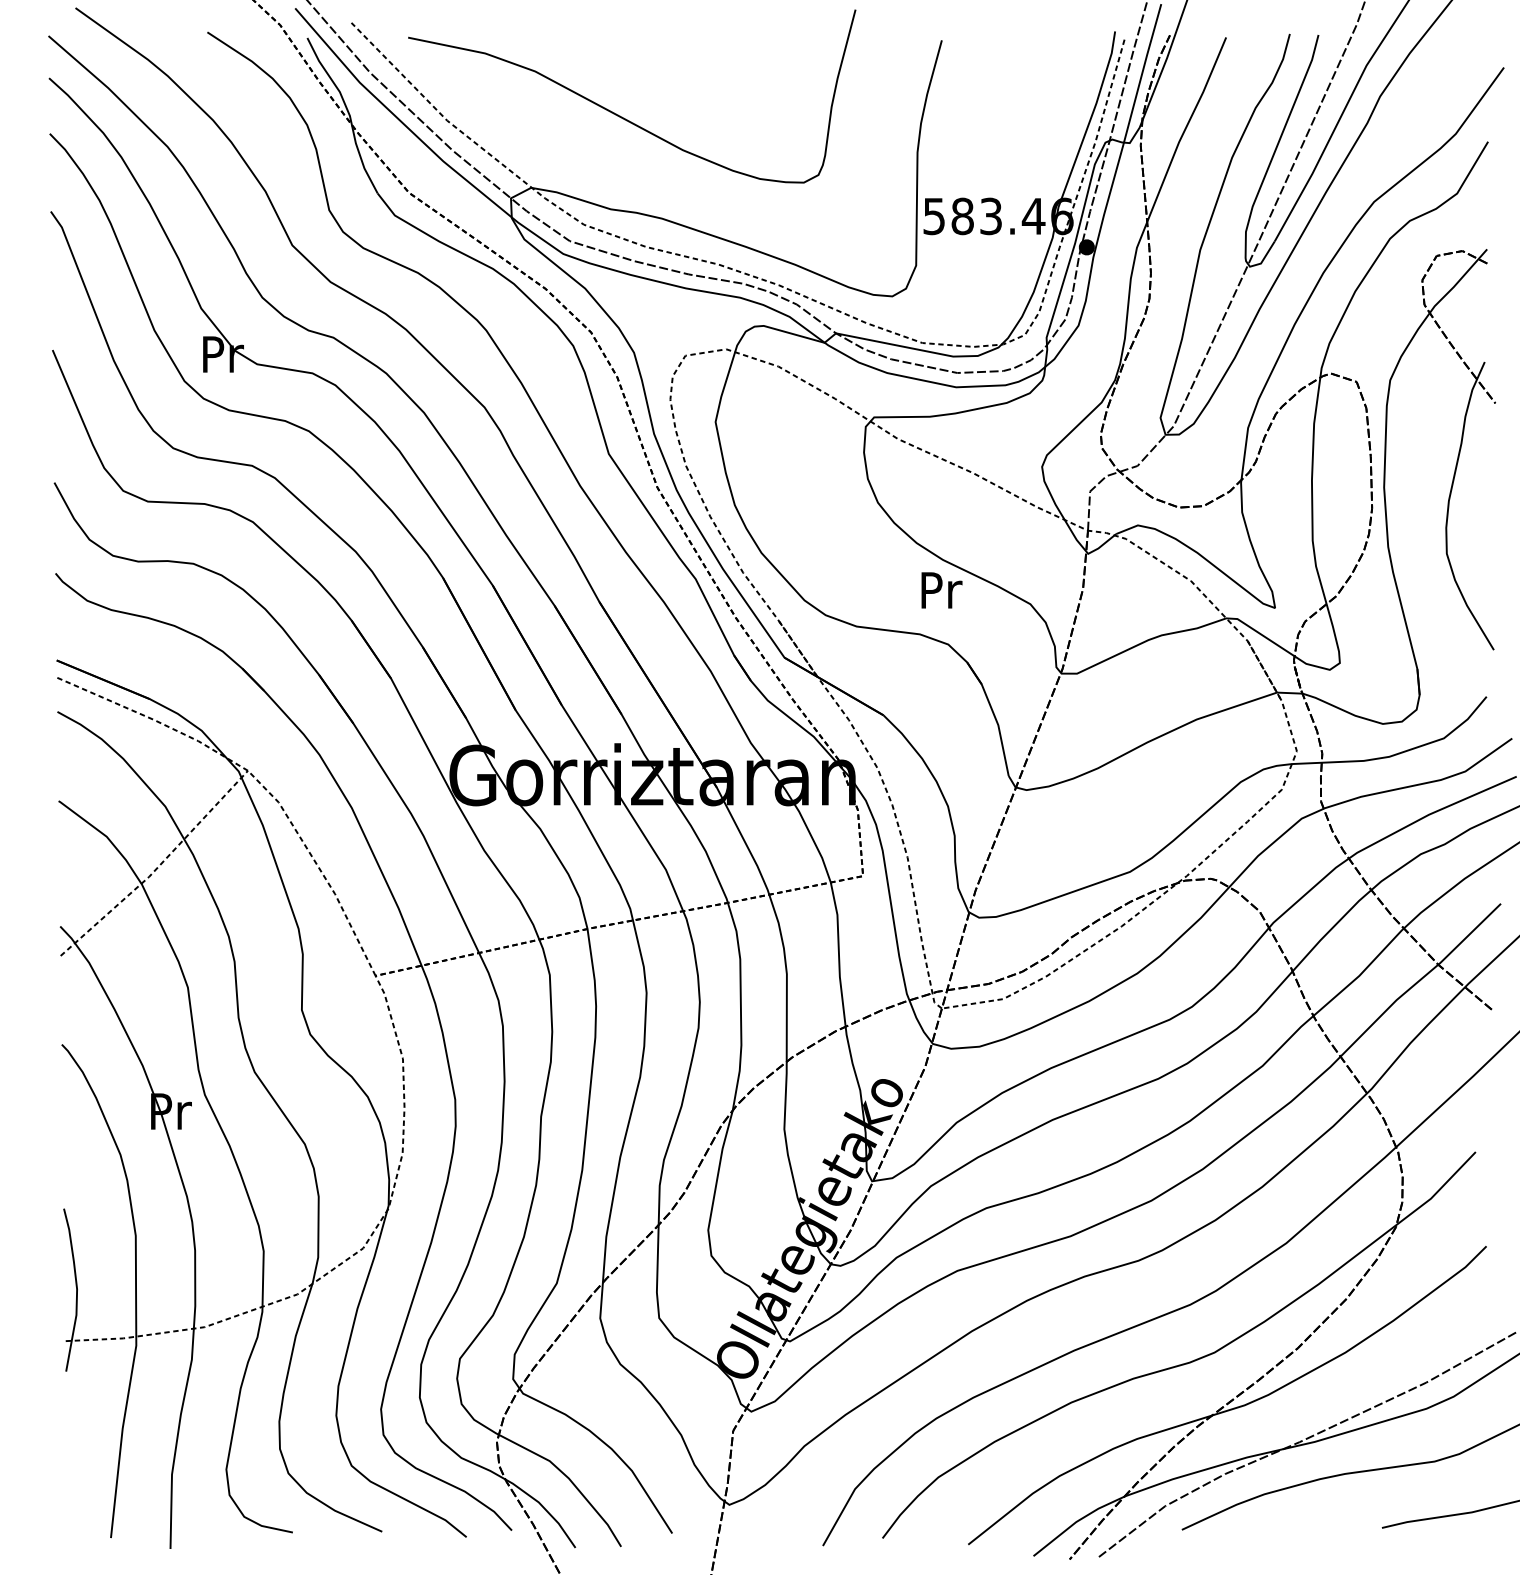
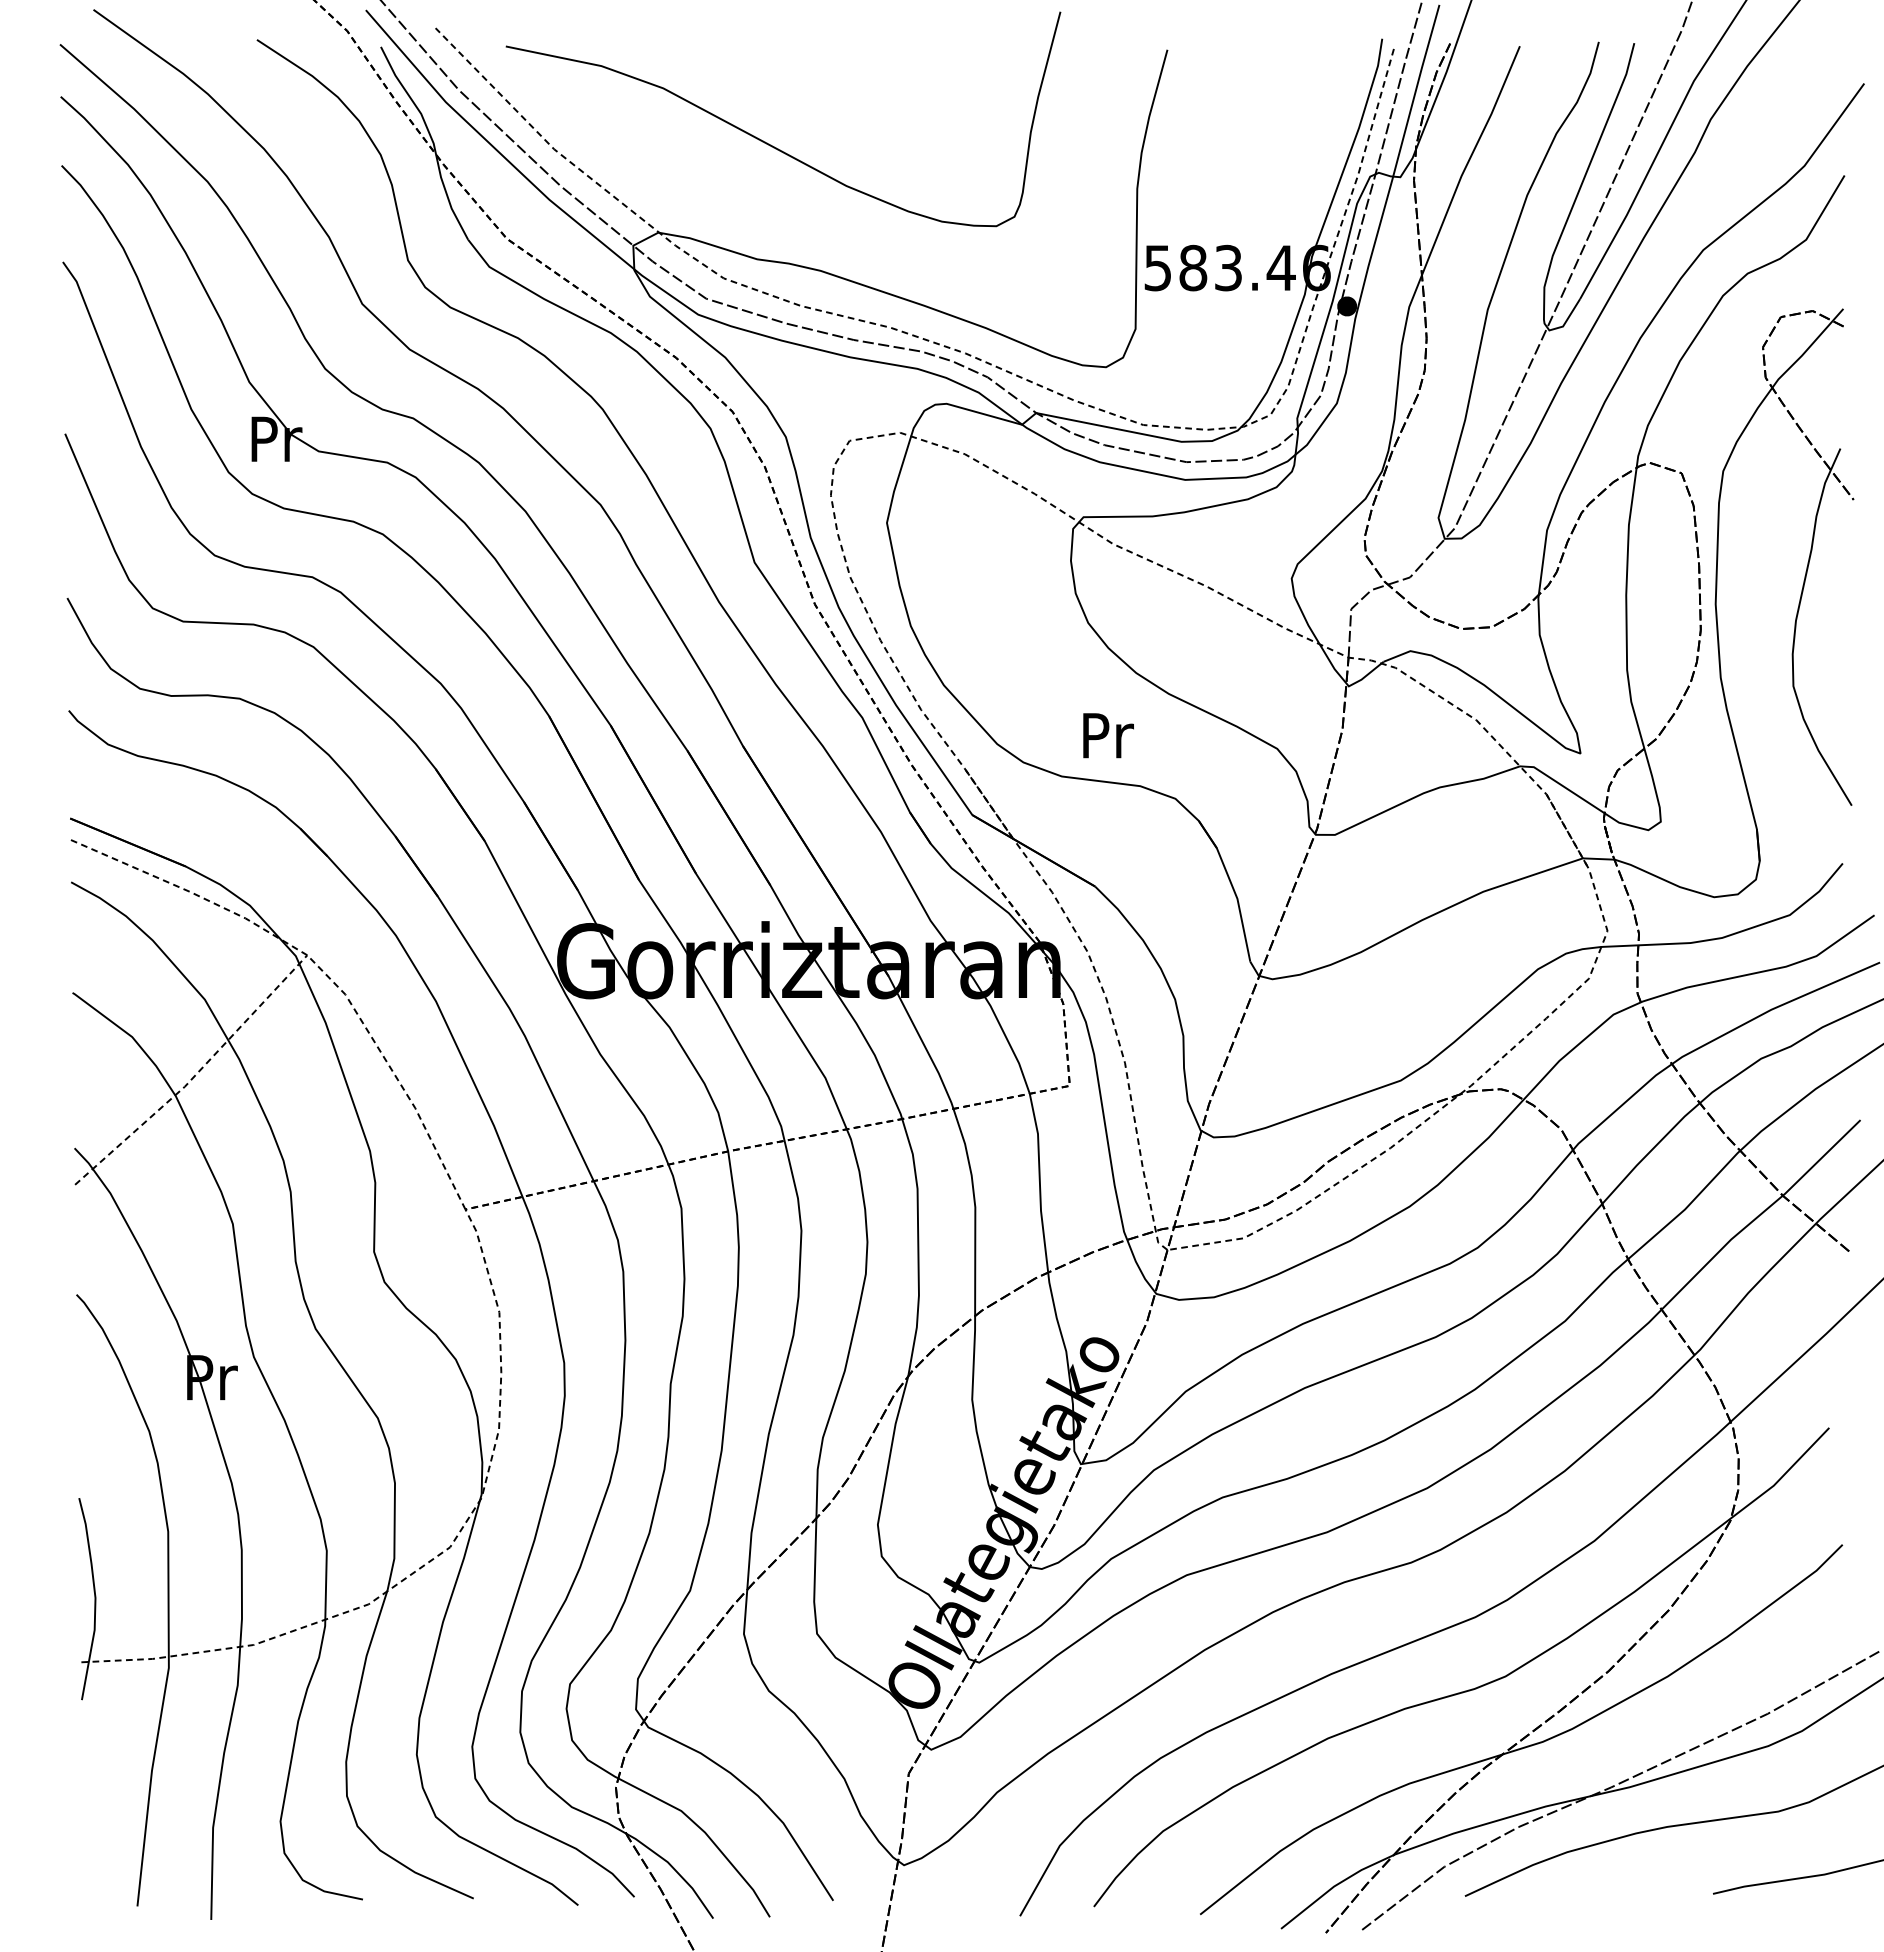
text: (941, 590) -> (1108, 735), moved

